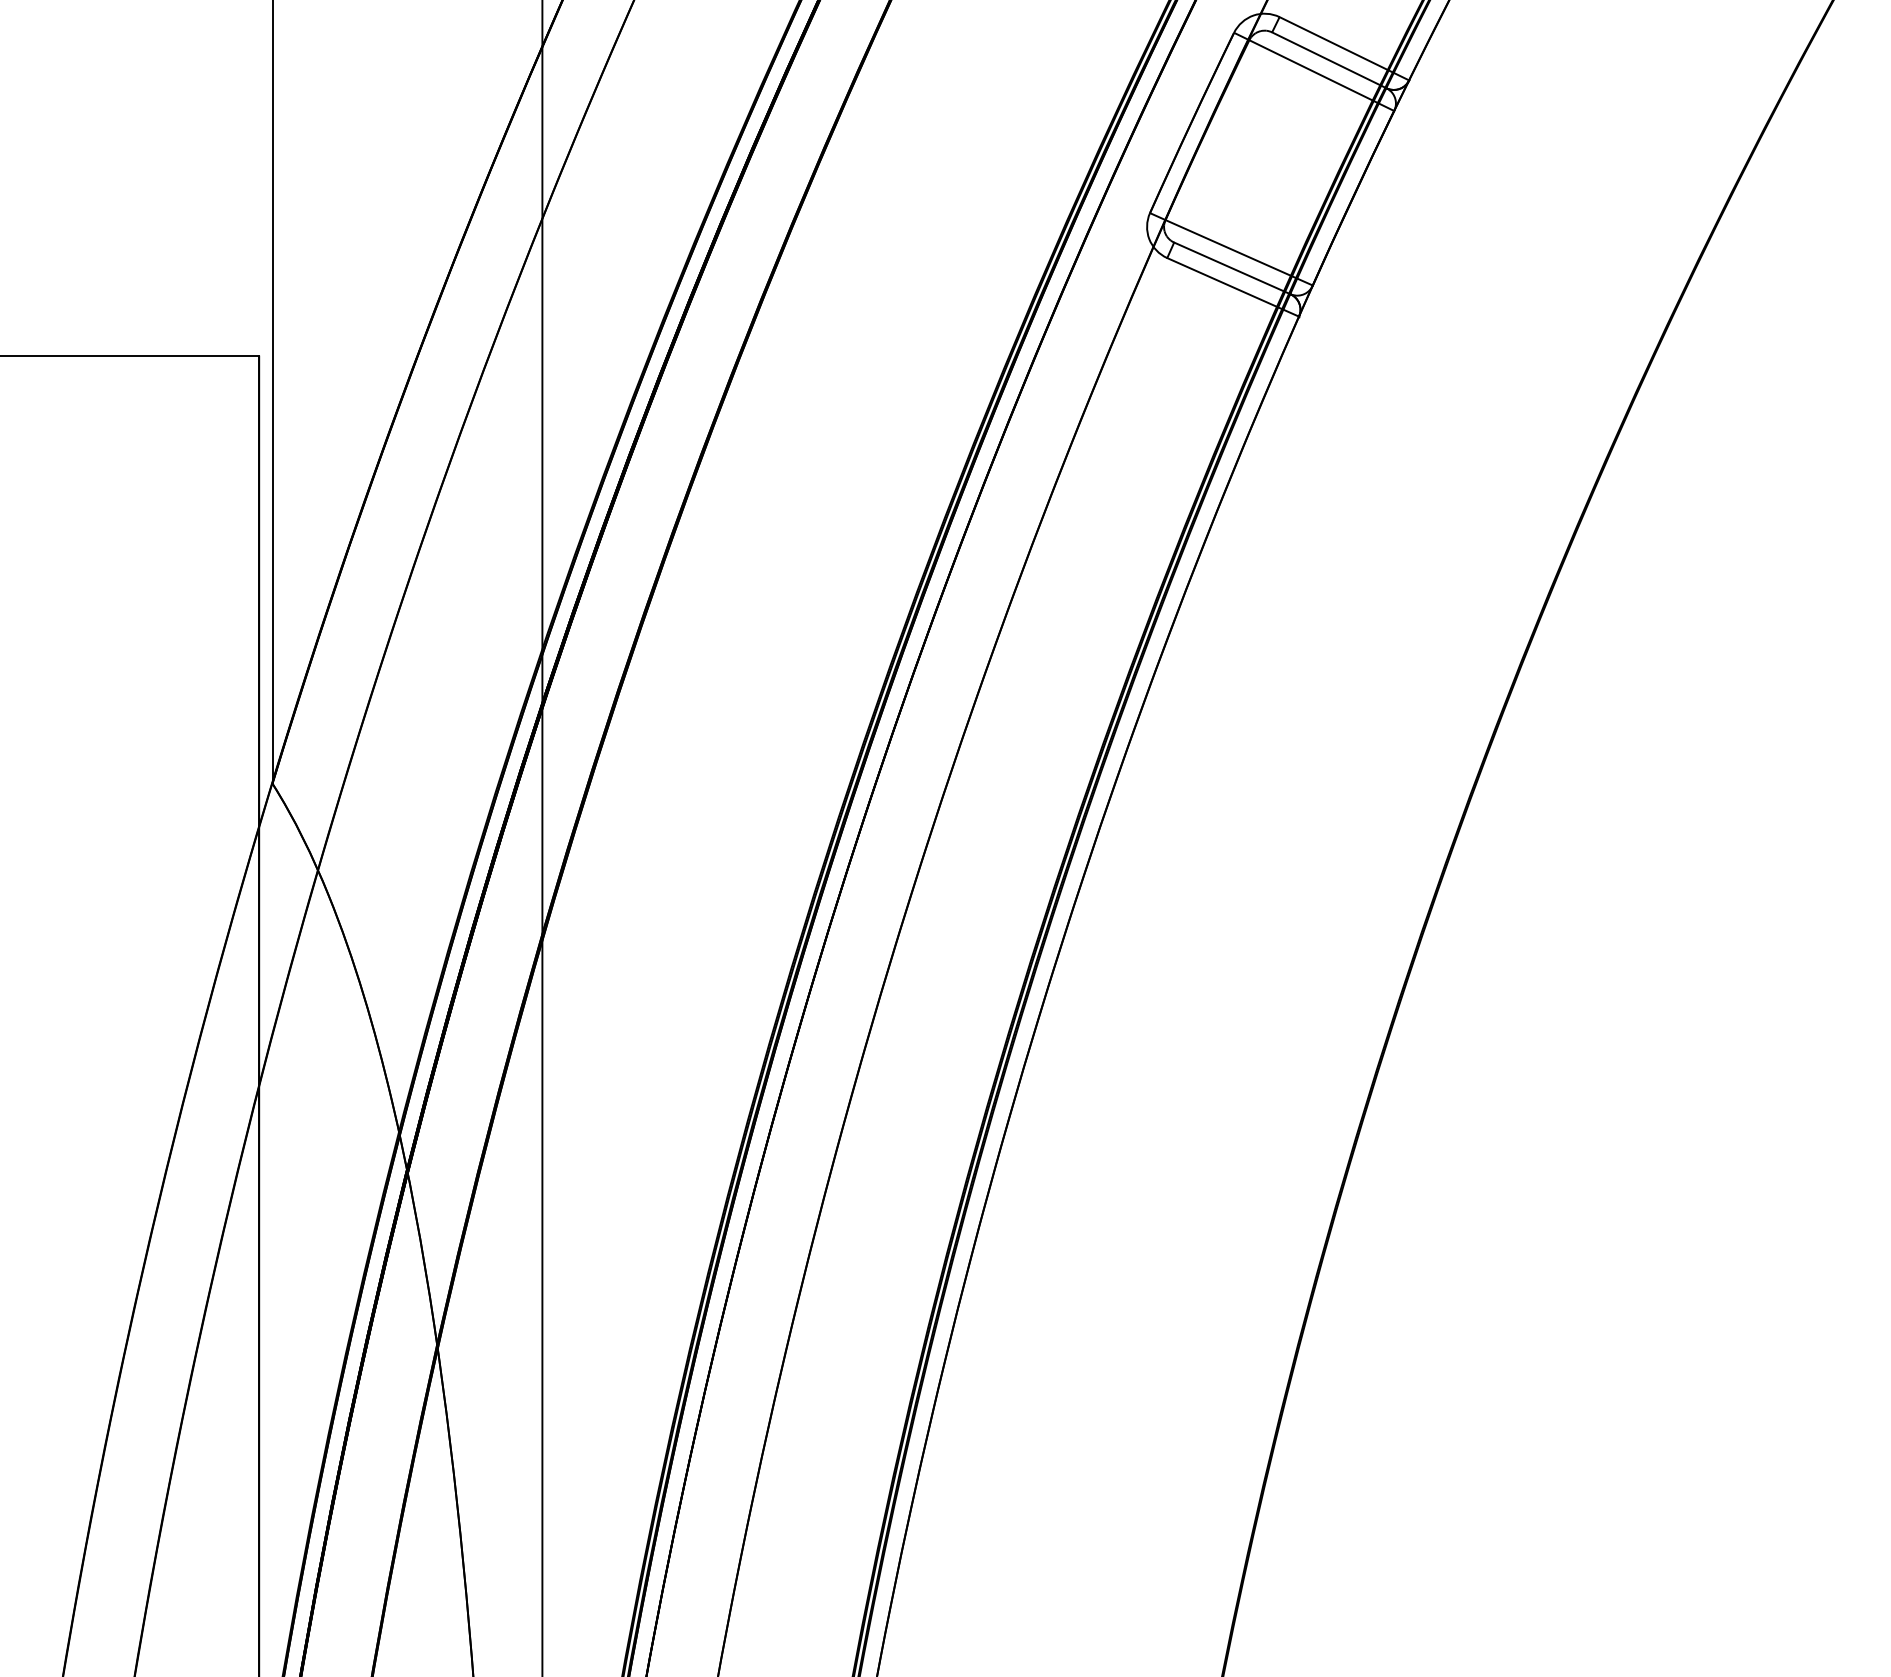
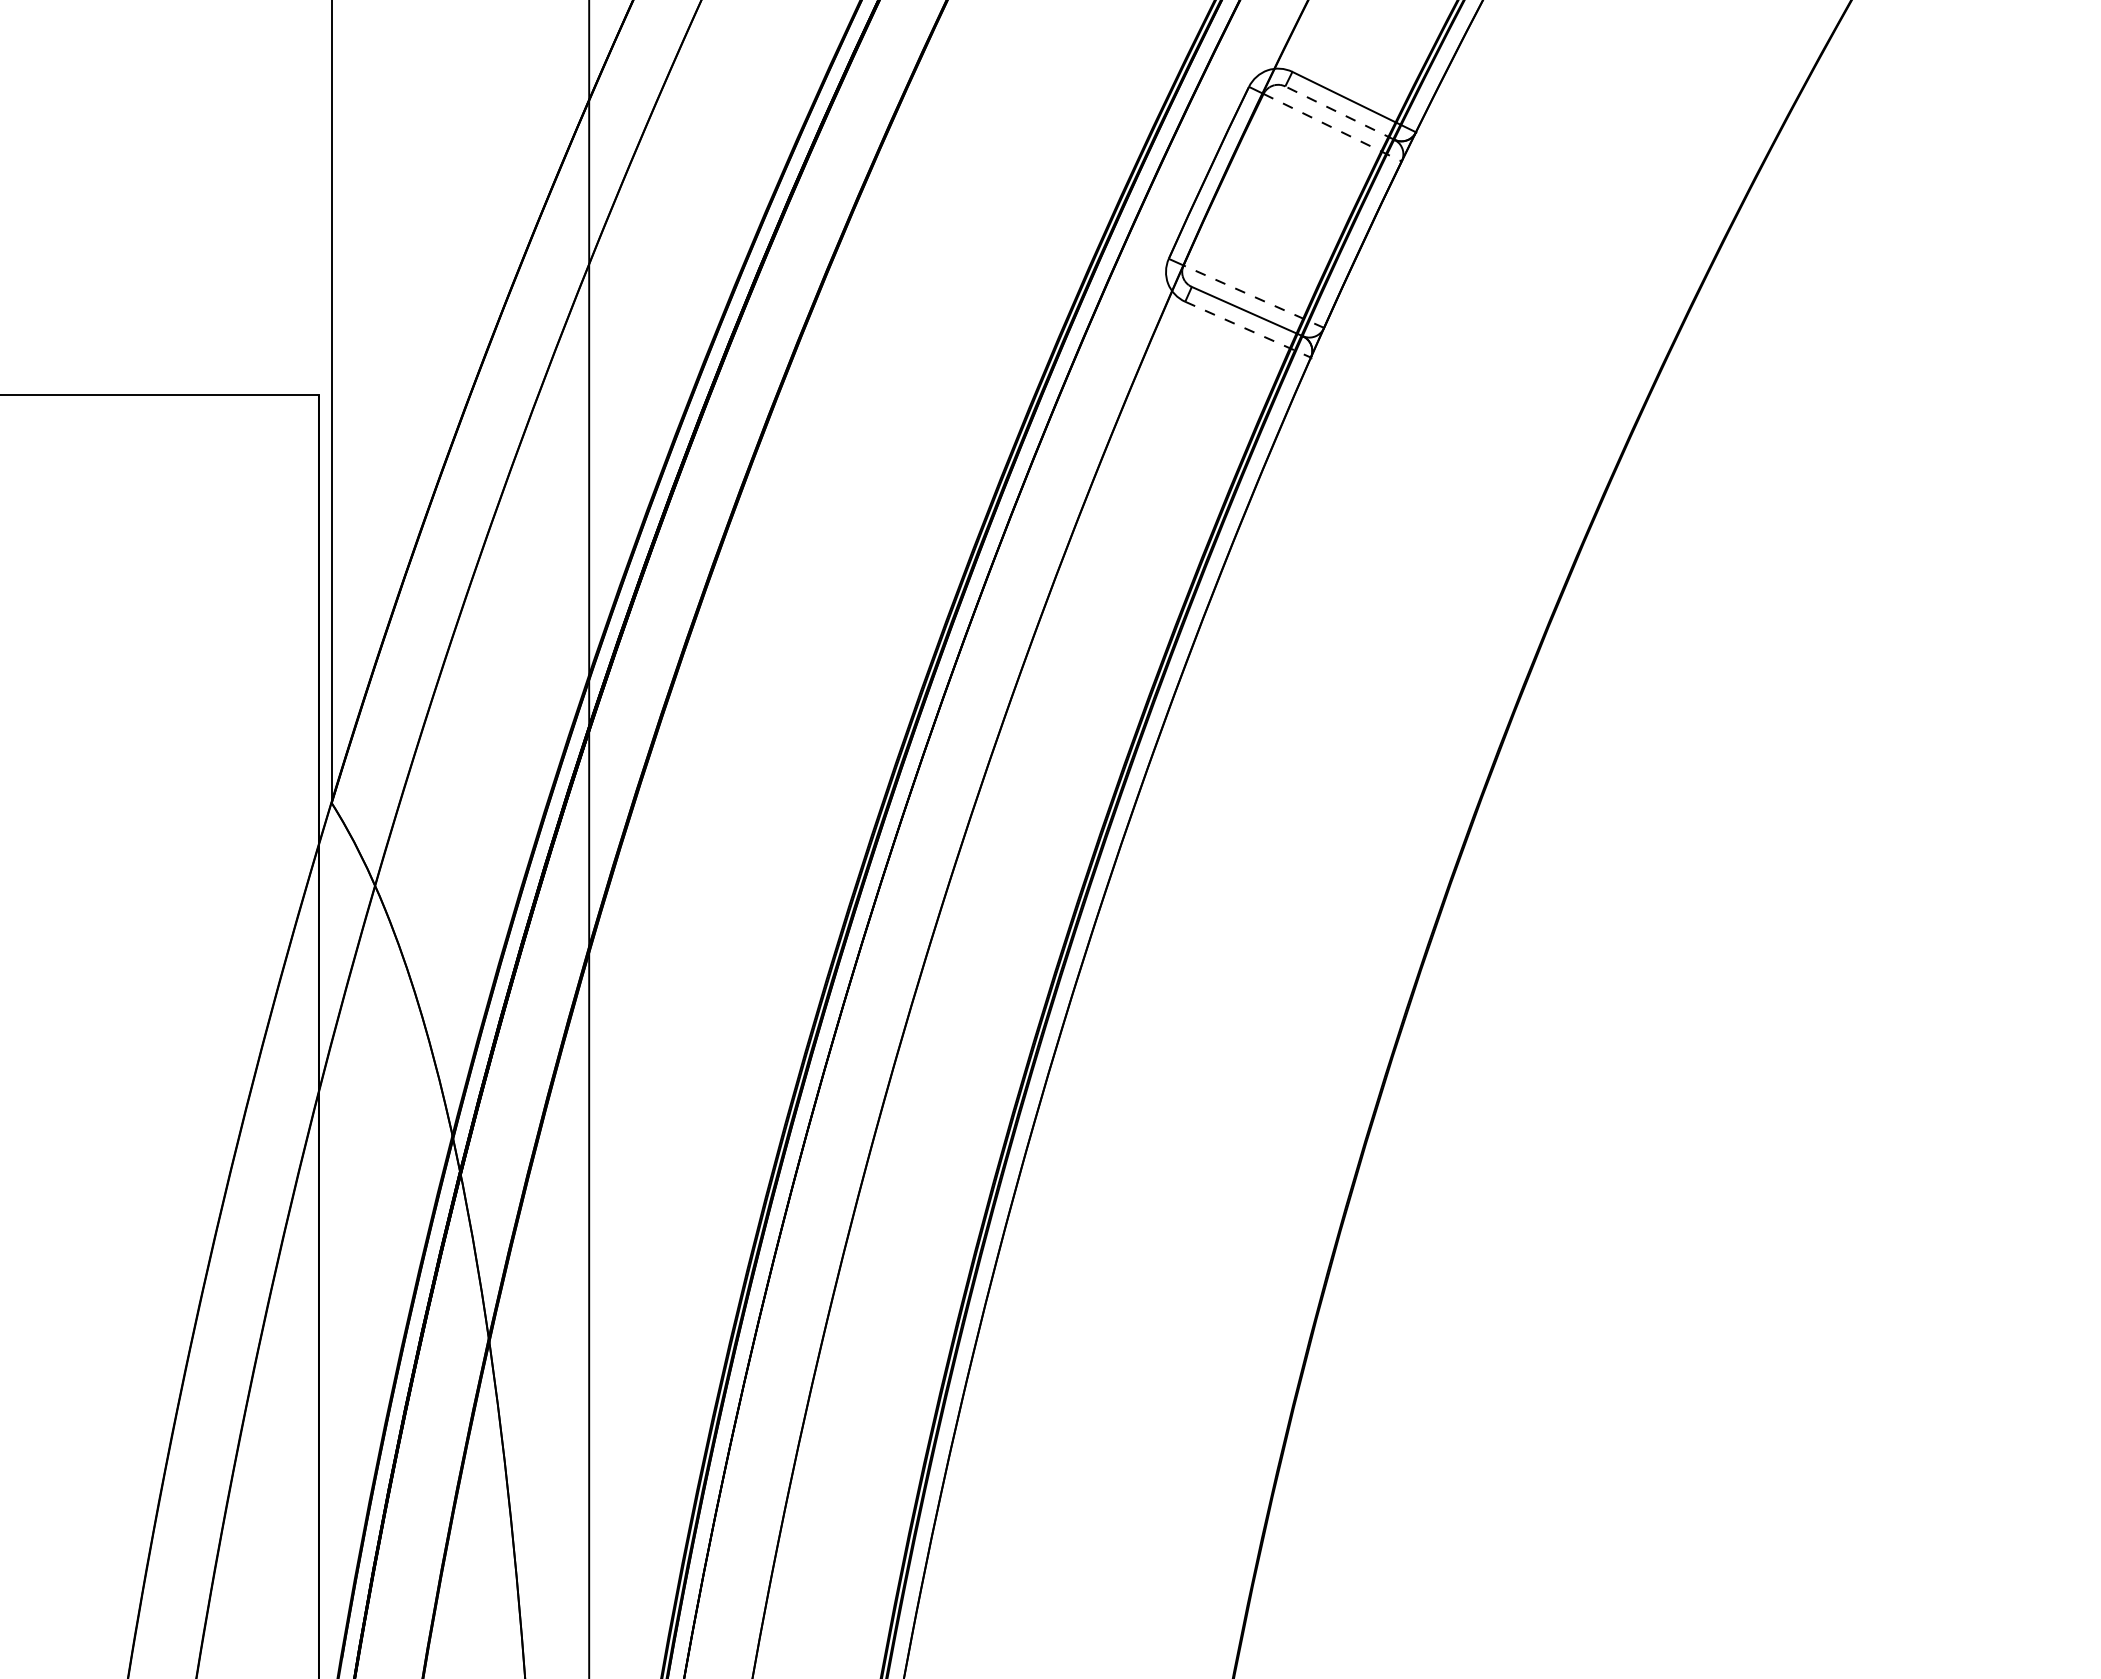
line: (1328, 60) -> (1339, 113), solid -> dashed
line: (1321, 75) -> (1332, 127), solid -> dashed
line: (1238, 252) -> (1253, 296), solid -> dashed
line: (1233, 287) -> (1248, 329), solid -> dashed

